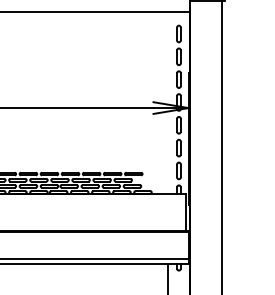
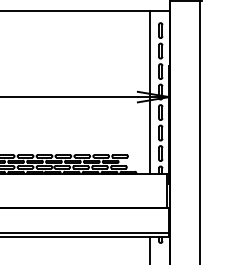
line: (167, 102) -> (150, 92), added

